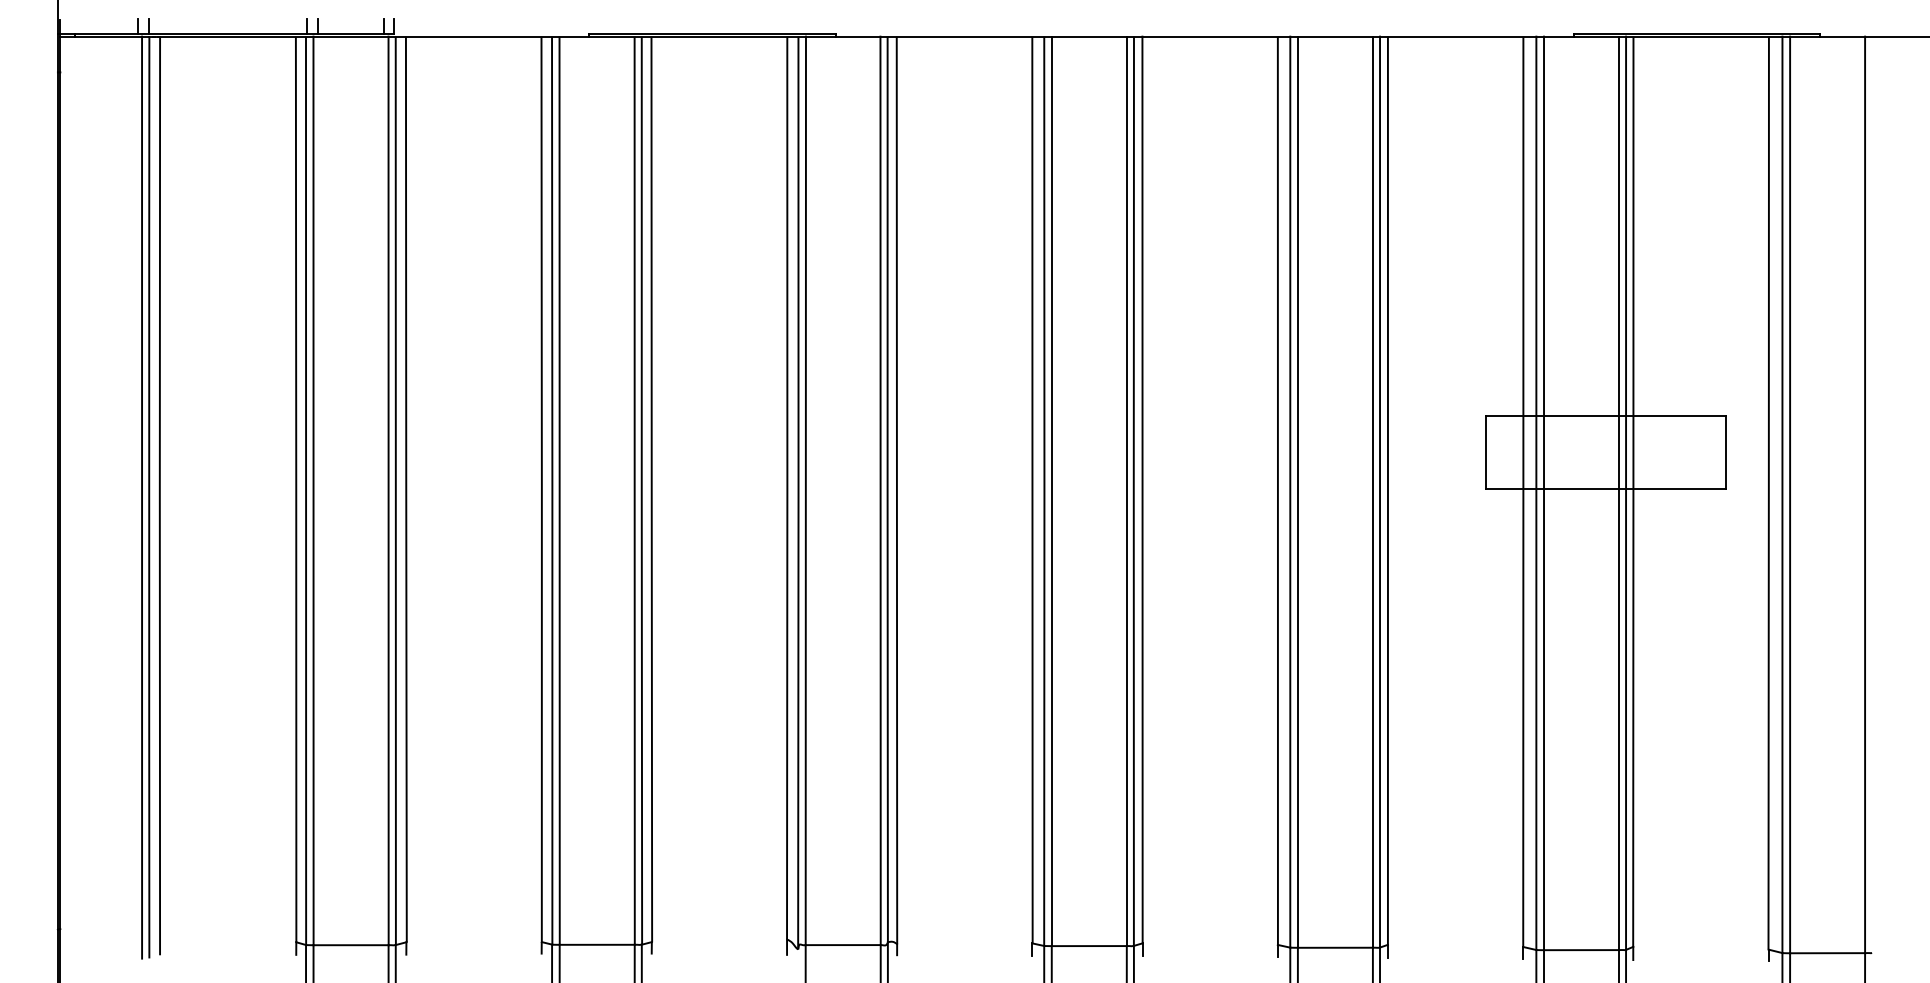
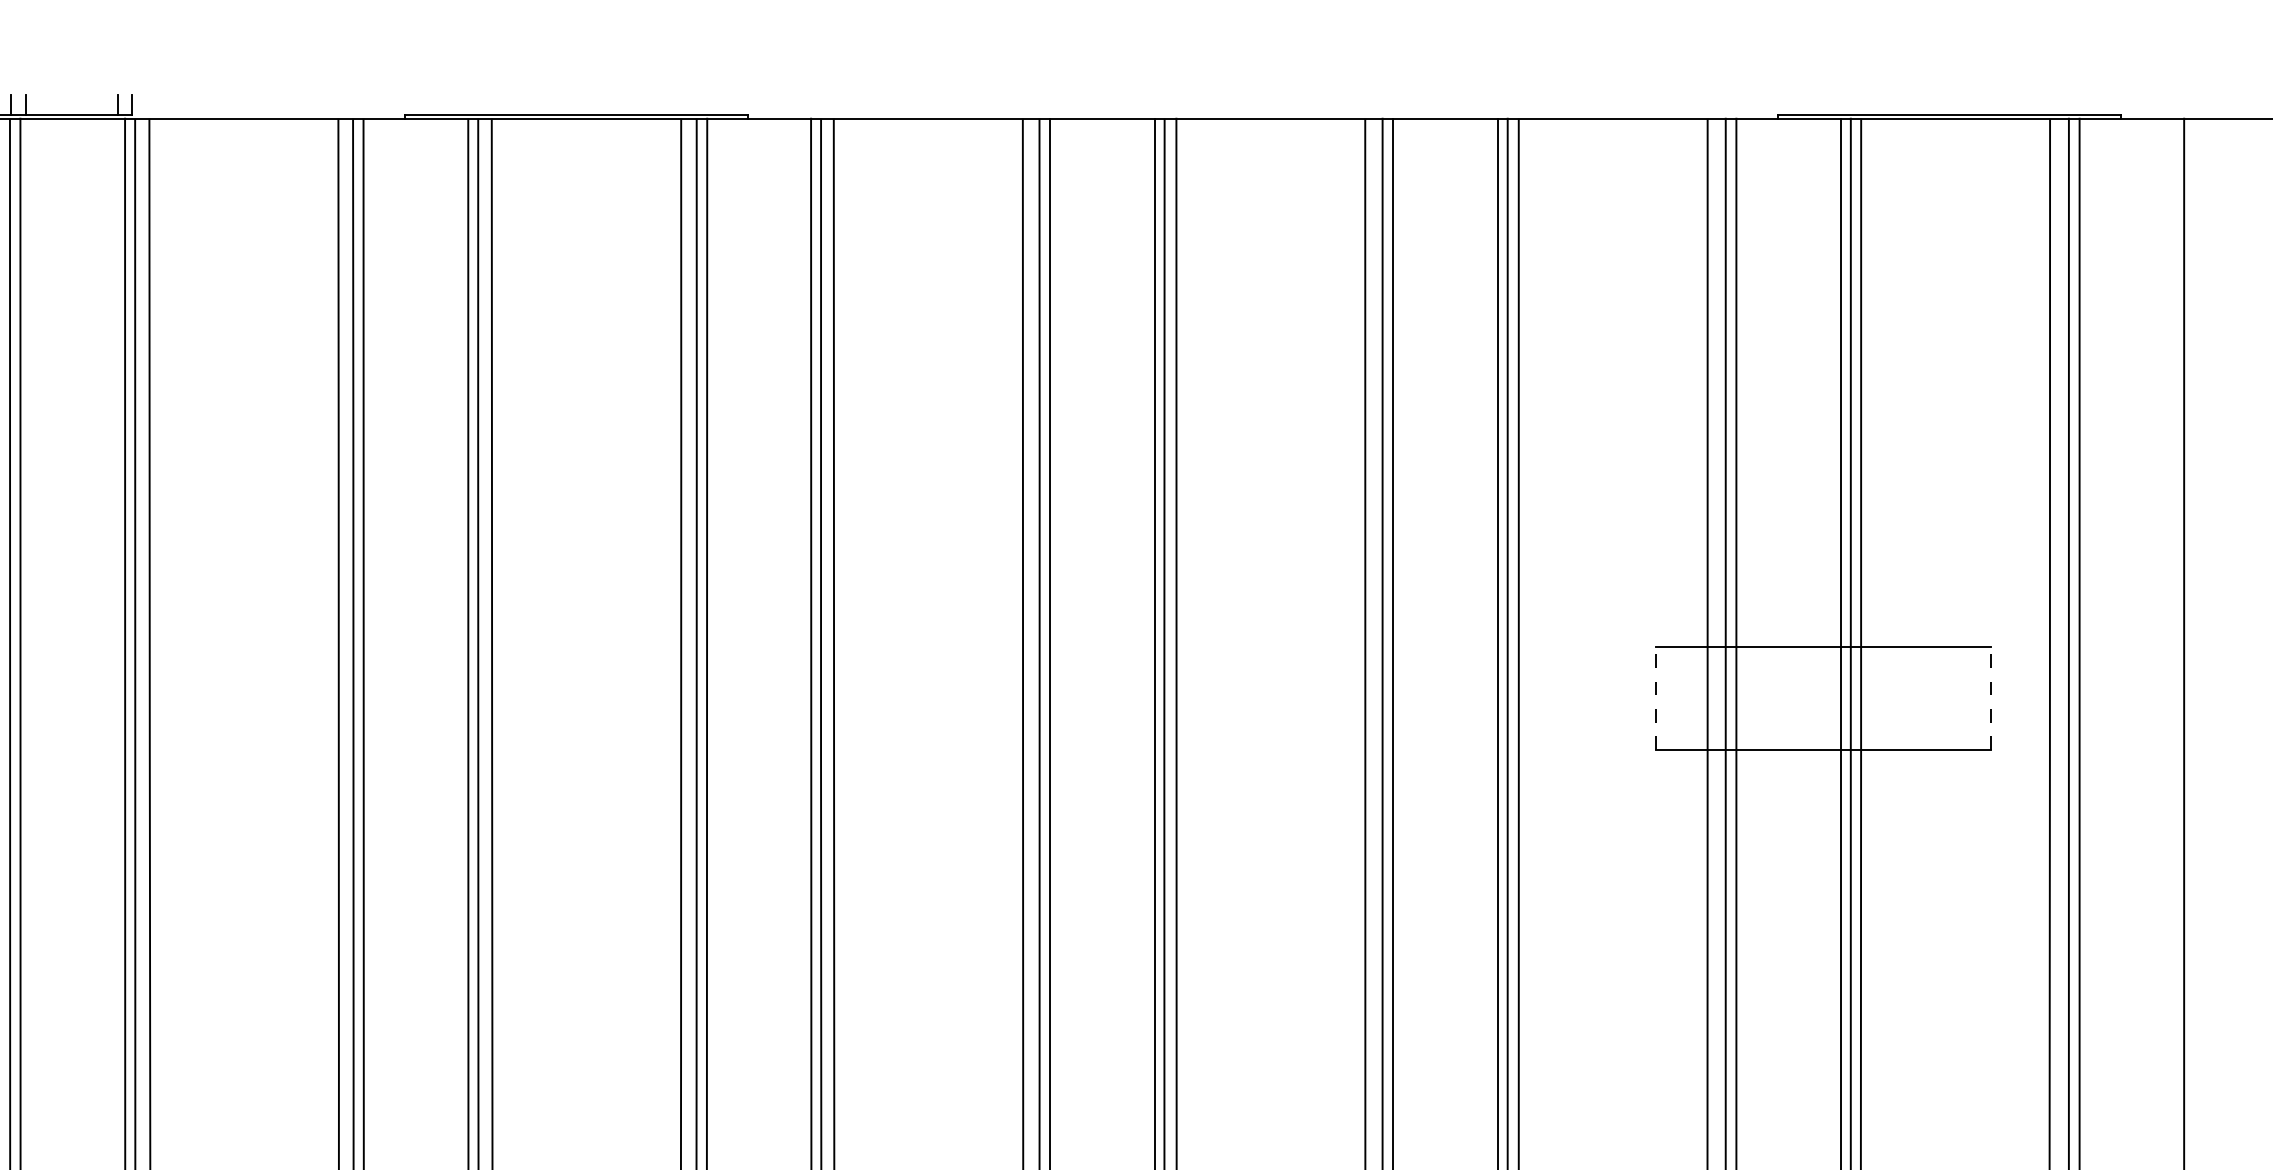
line: (1486, 452) -> (1656, 698), solid -> dashed
line: (1726, 452) -> (1990, 698), solid -> dashed

